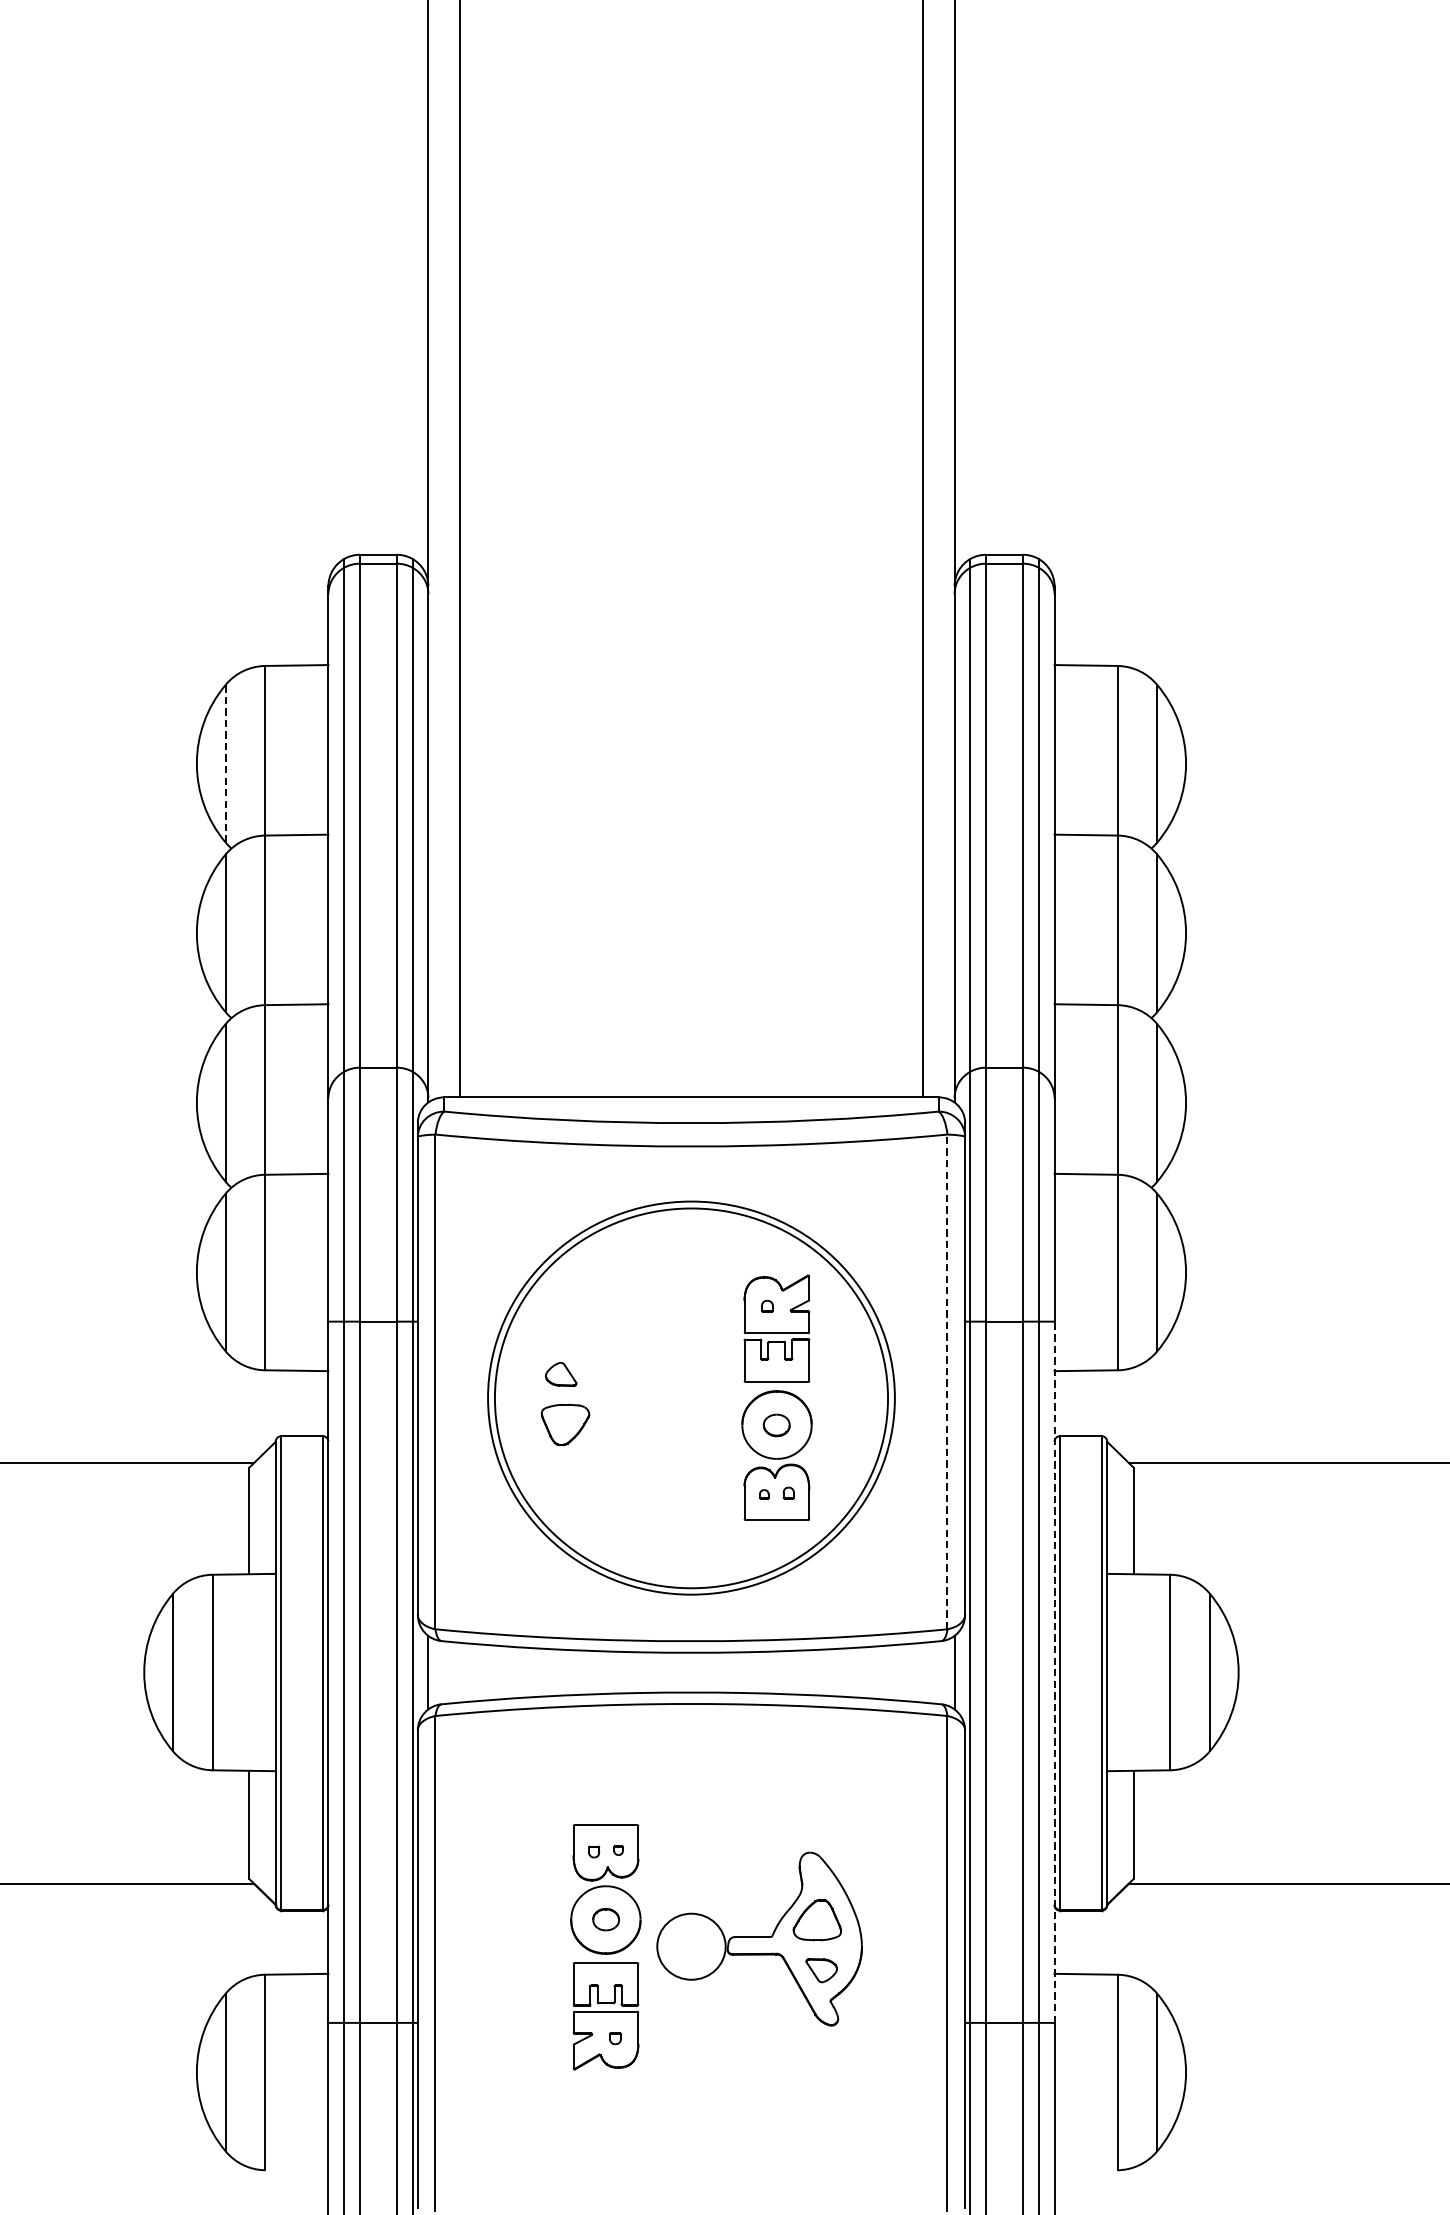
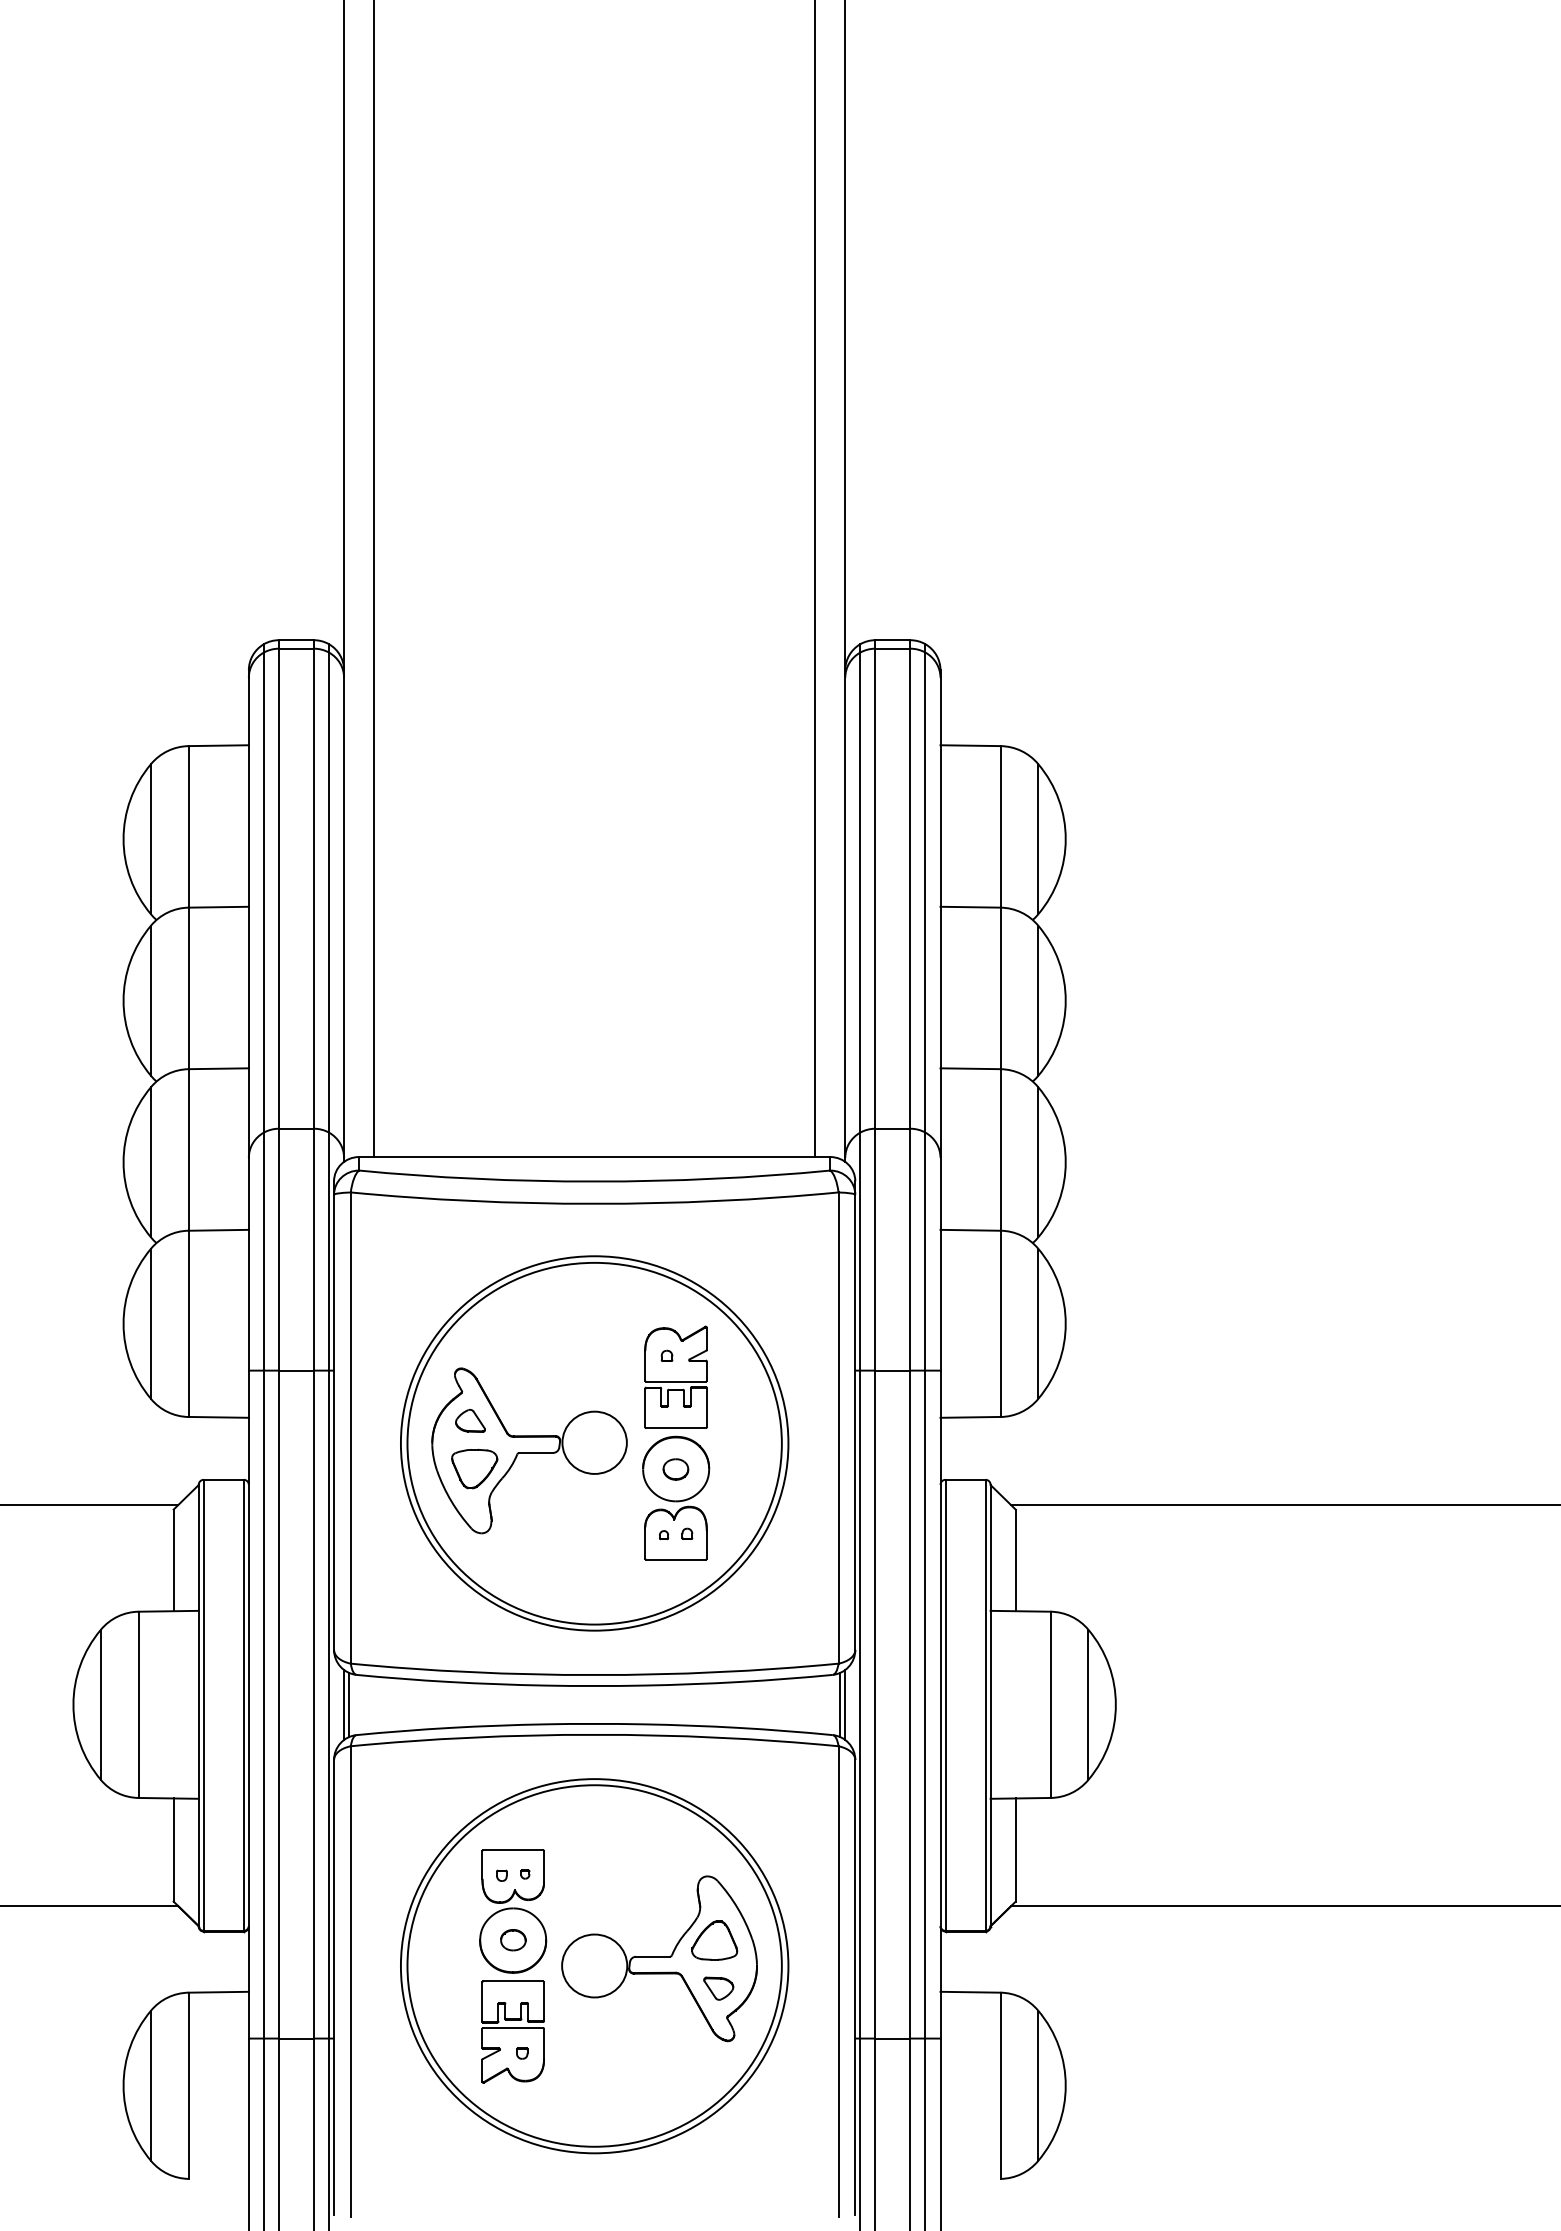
line: (226, 762) -> (151, 838), dashed -> solid
line: (947, 1382) -> (838, 1428), dashed -> solid
part: (623, 1405) -> (529, 1450), added
line: (434, 1672) -> (349, 1704), added
line: (949, 1672) -> (840, 1704), added
line: (1054, 1672) -> (940, 1704), dashed -> solid
part: (691, 1947) -> (594, 1966), added

